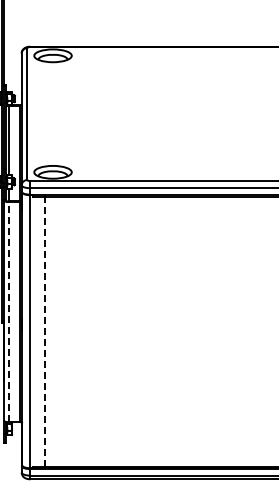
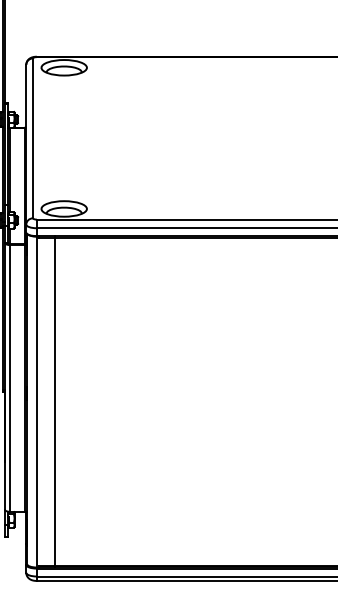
line: (8, 311) -> (10, 377), dashed -> solid
line: (45, 331) -> (55, 401), dashed -> solid

